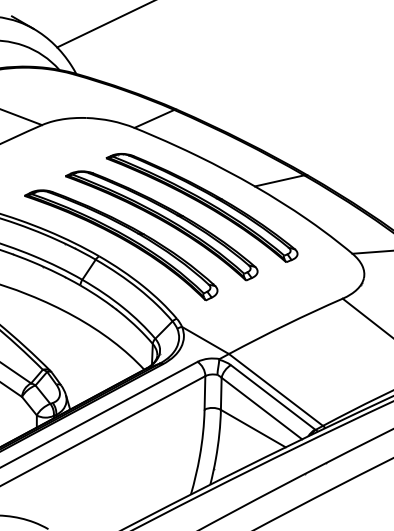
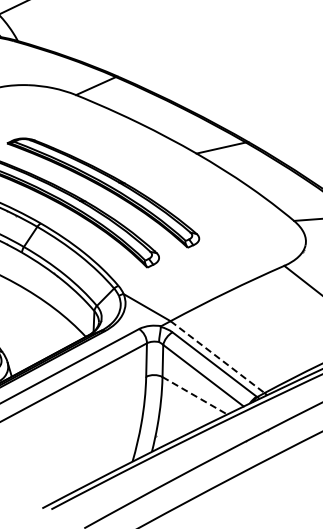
part: (201, 207) -> (143, 174), removed
line: (276, 390) -> (218, 357), solid -> dashed
line: (253, 428) -> (195, 395), solid -> dashed

